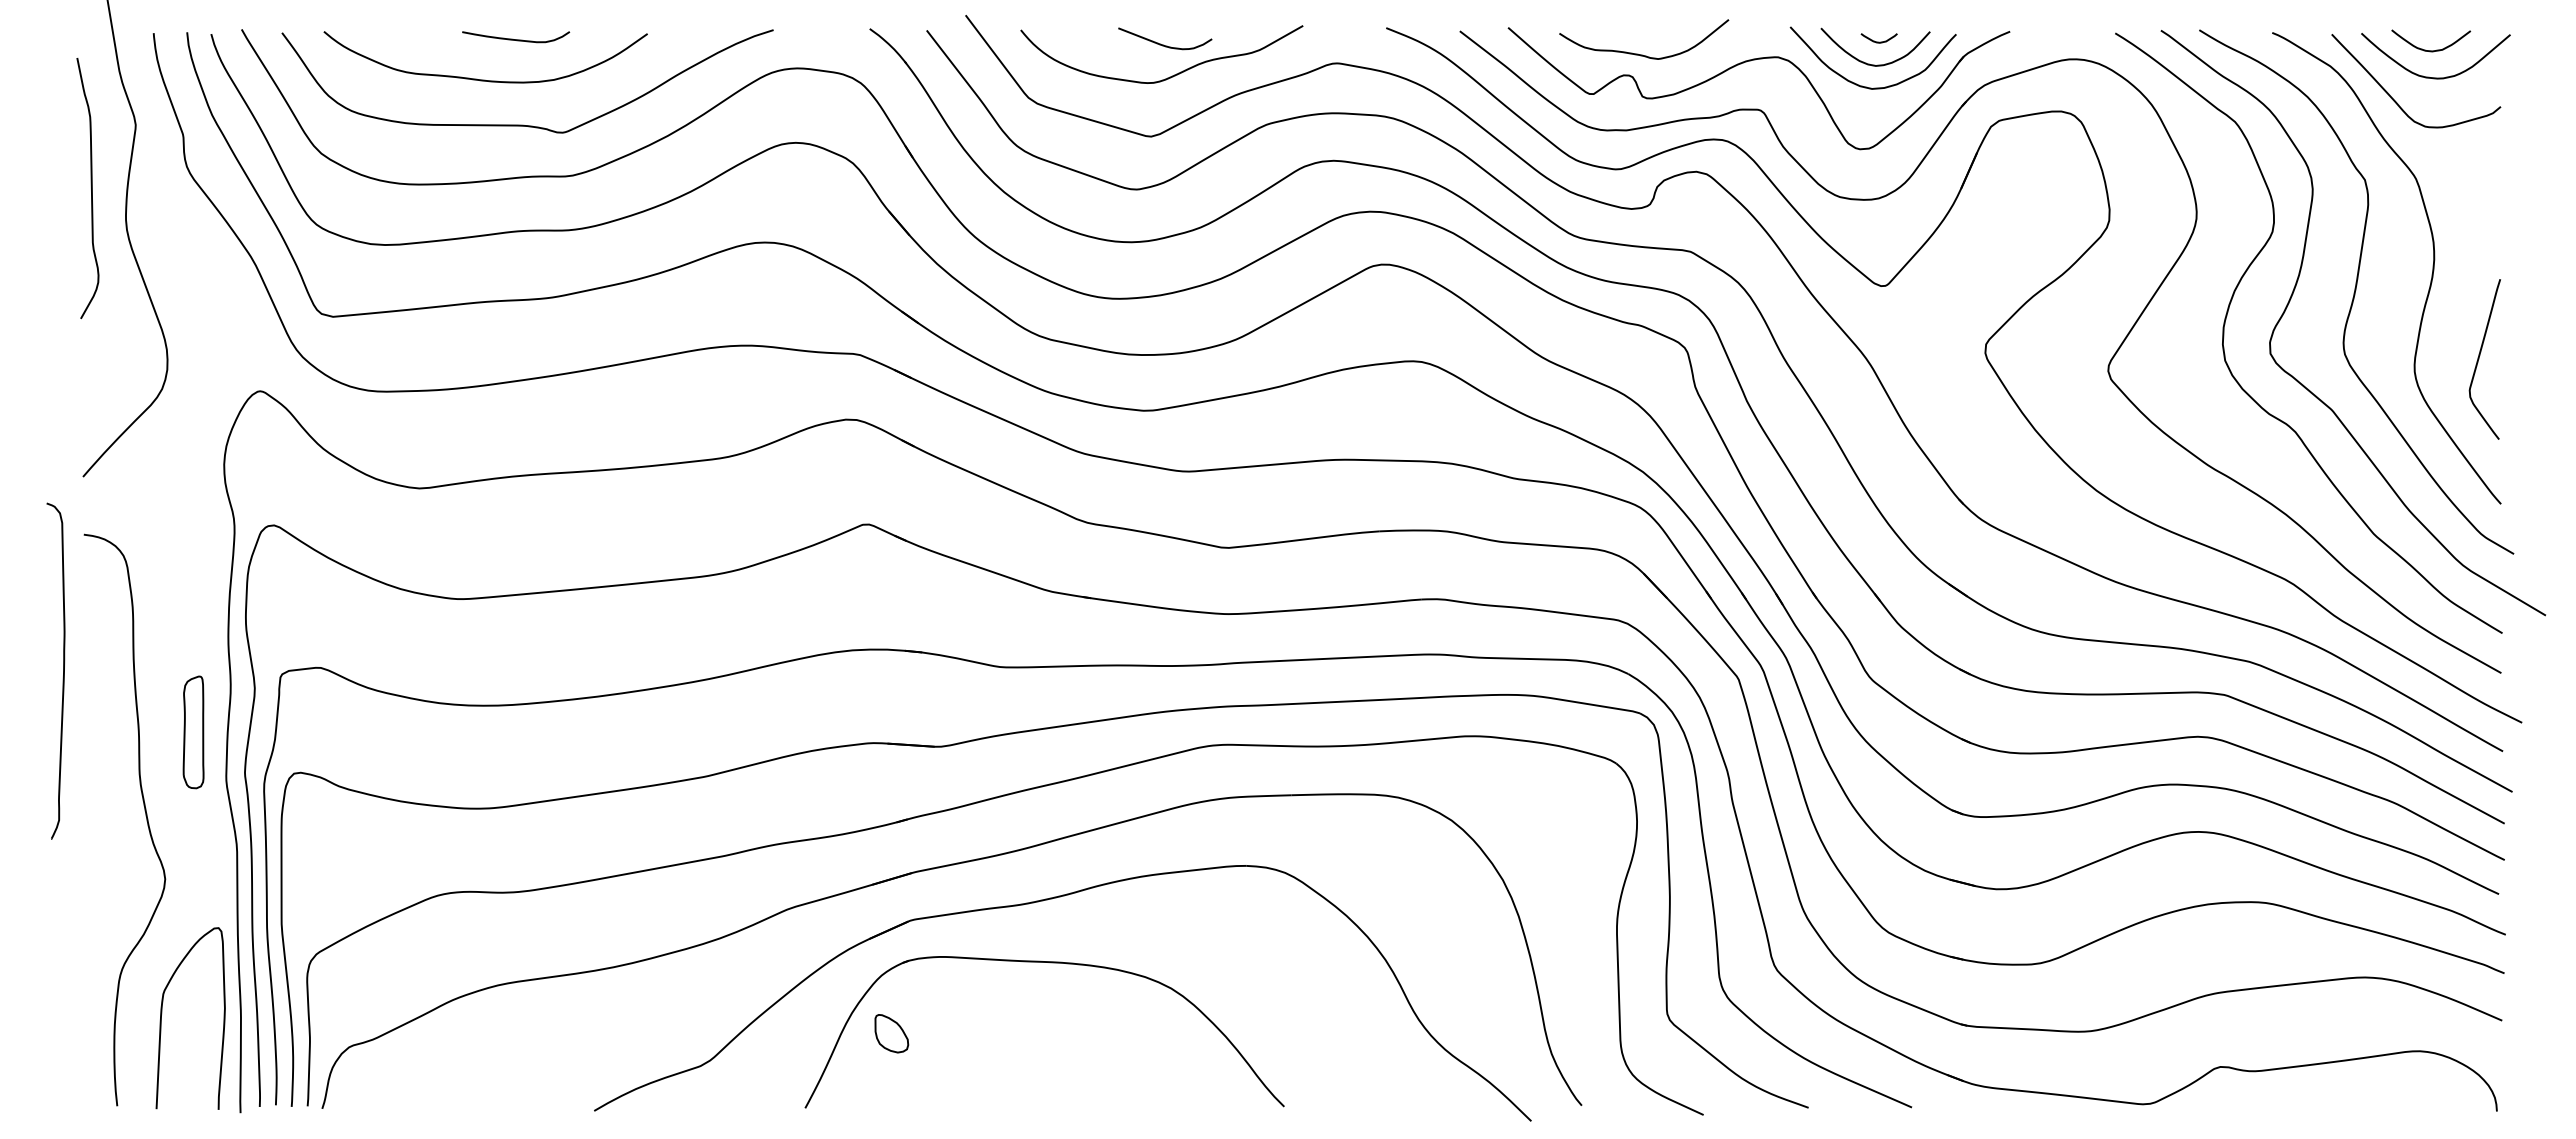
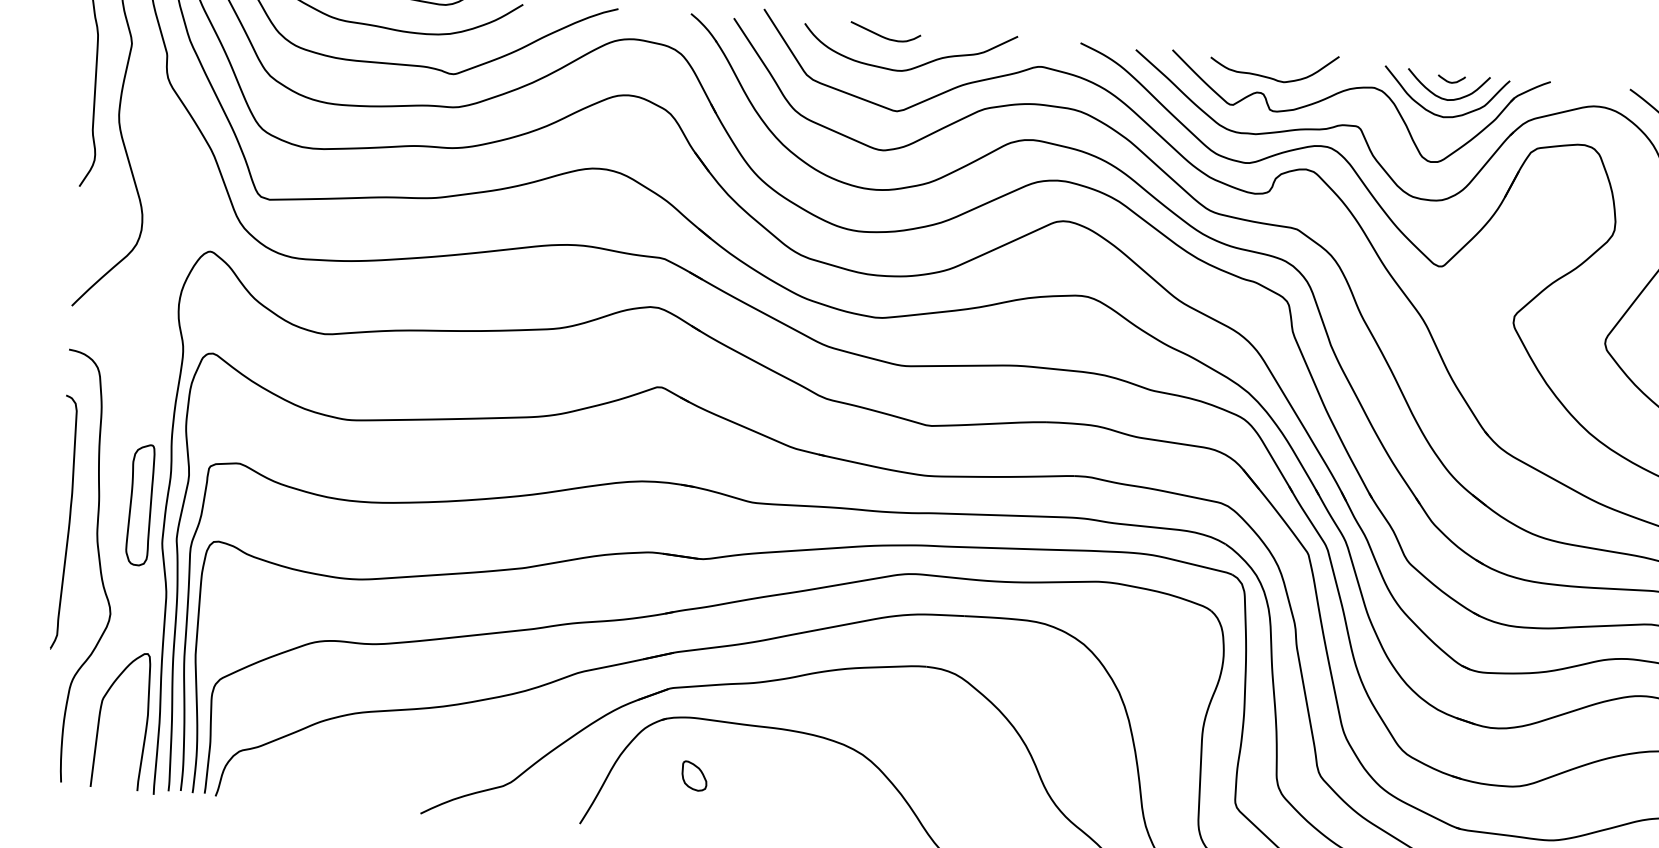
curve: (1163, 44) -> (884, 36), moved
curve: (63, 670) -> (69, 522), moved
part: (193, 732) -> (140, 505), size x1.43
part: (891, 1033) -> (694, 776), moved

